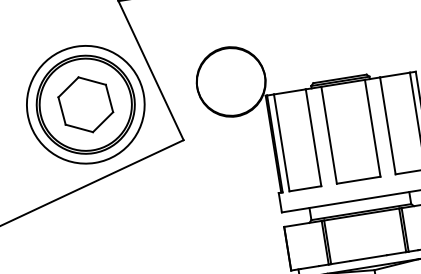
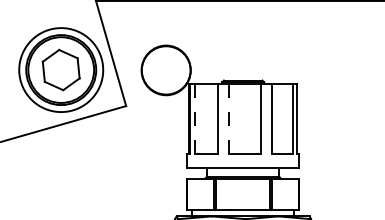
line: (329, 135) -> (229, 119), solid -> dashed
line: (281, 143) -> (194, 119), solid -> dashed

